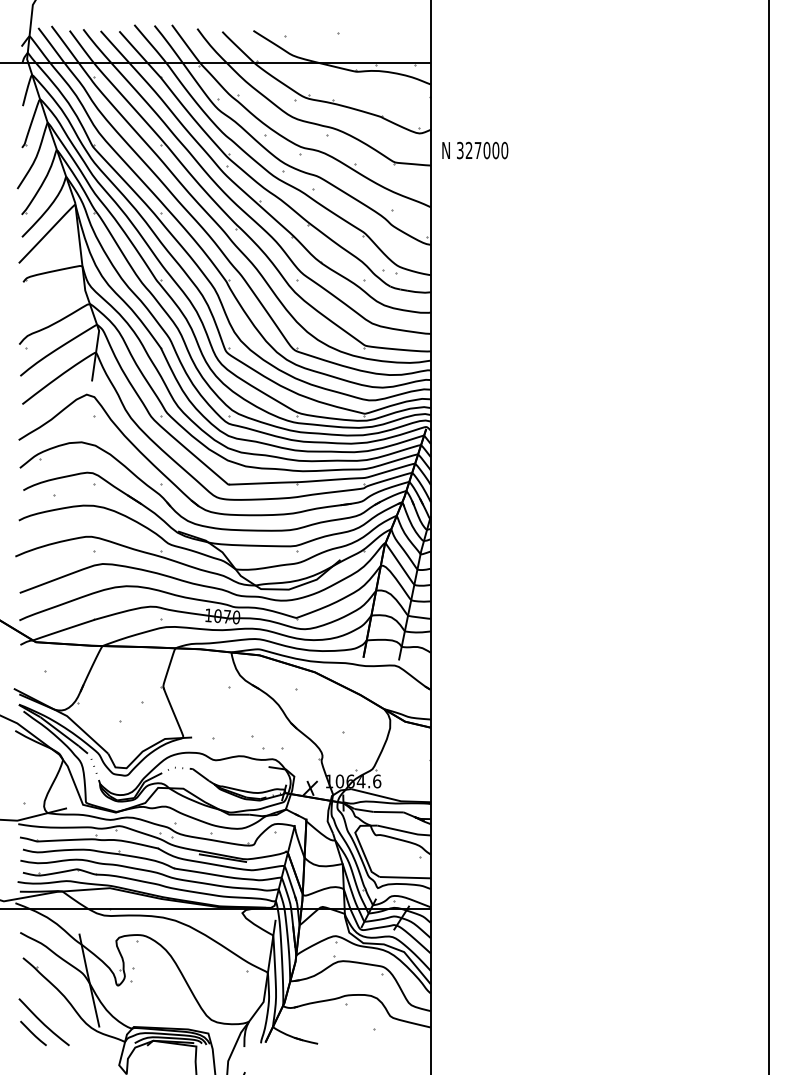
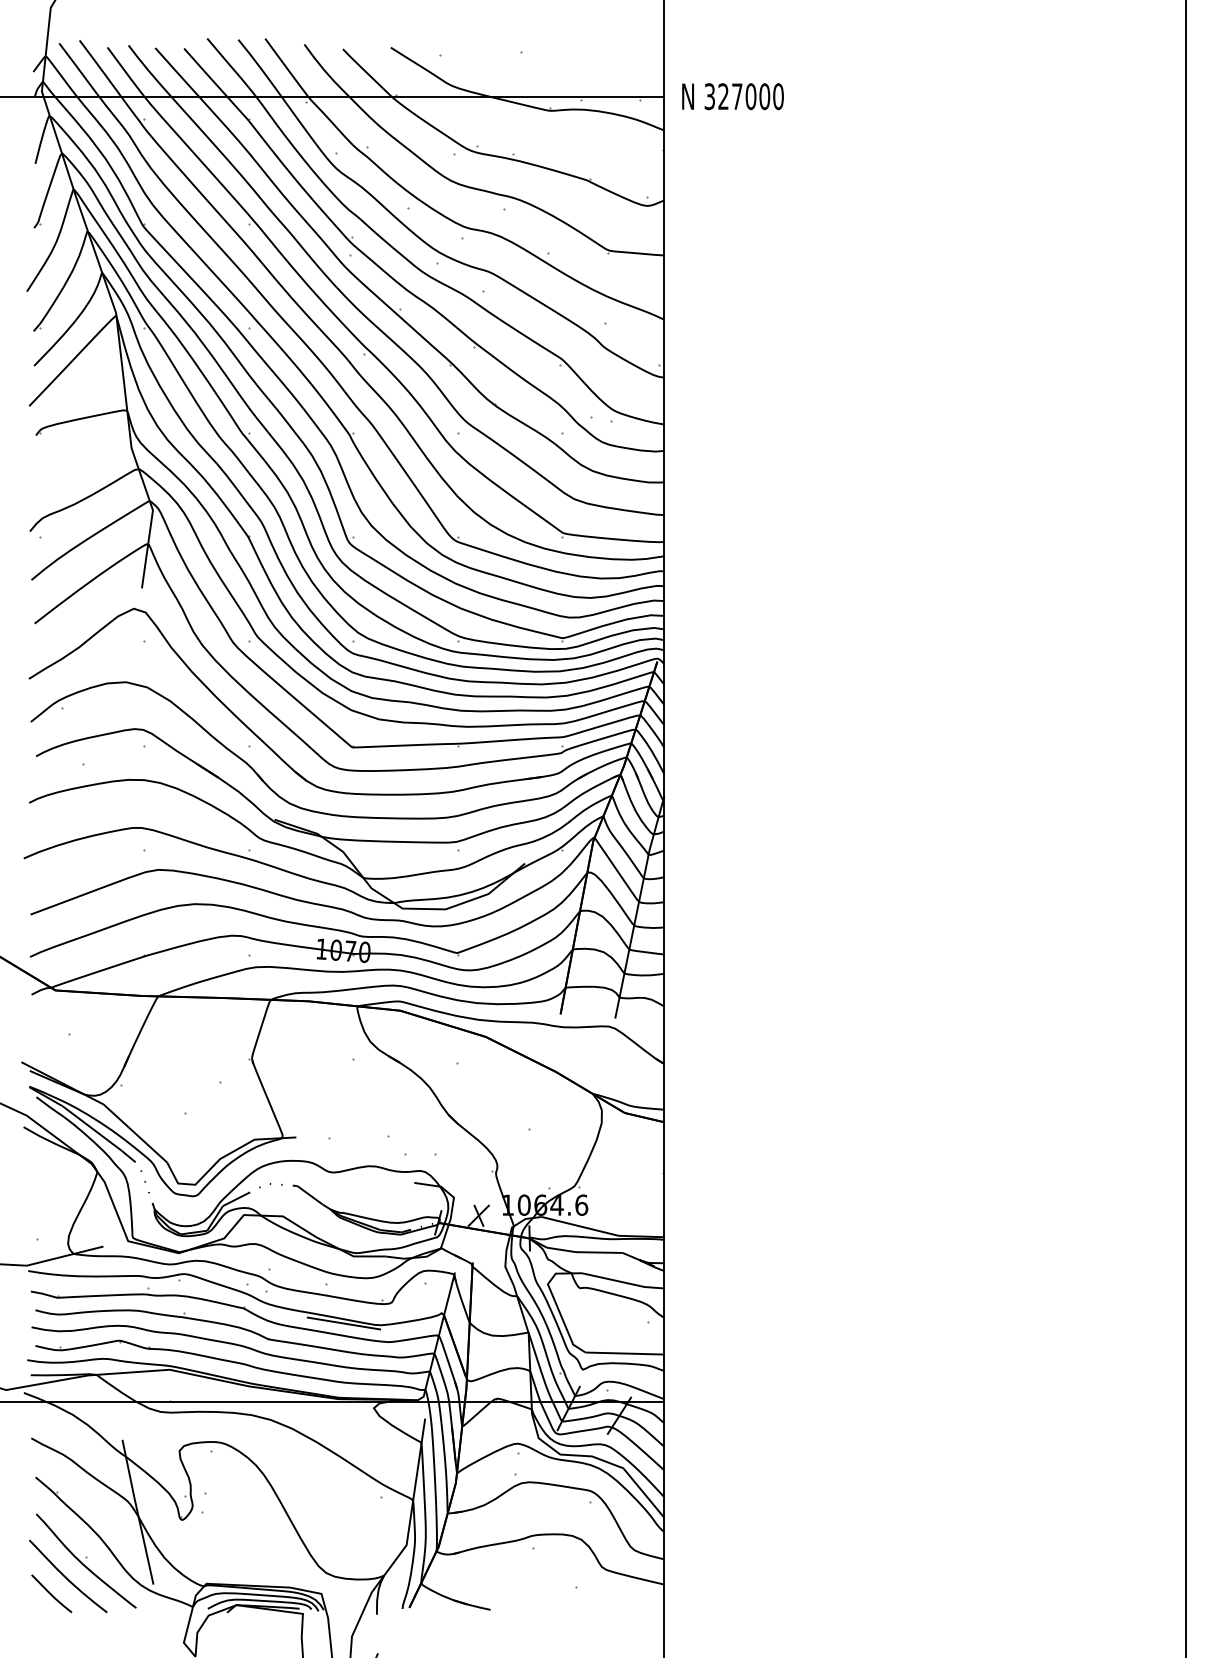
text: (475, 150) -> (733, 96), moved
part: (55, 1012) -> (85, 1561), added

